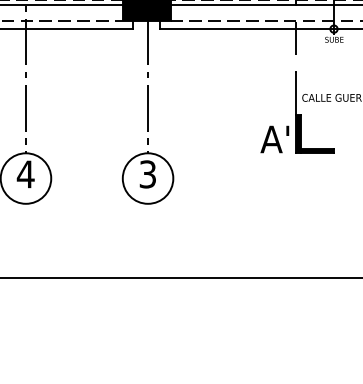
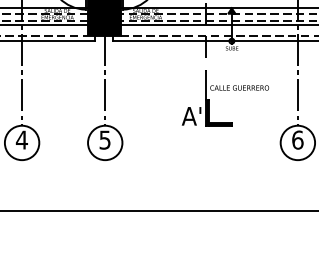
text: (148, 173) -> (105, 139), 3 -> 5

